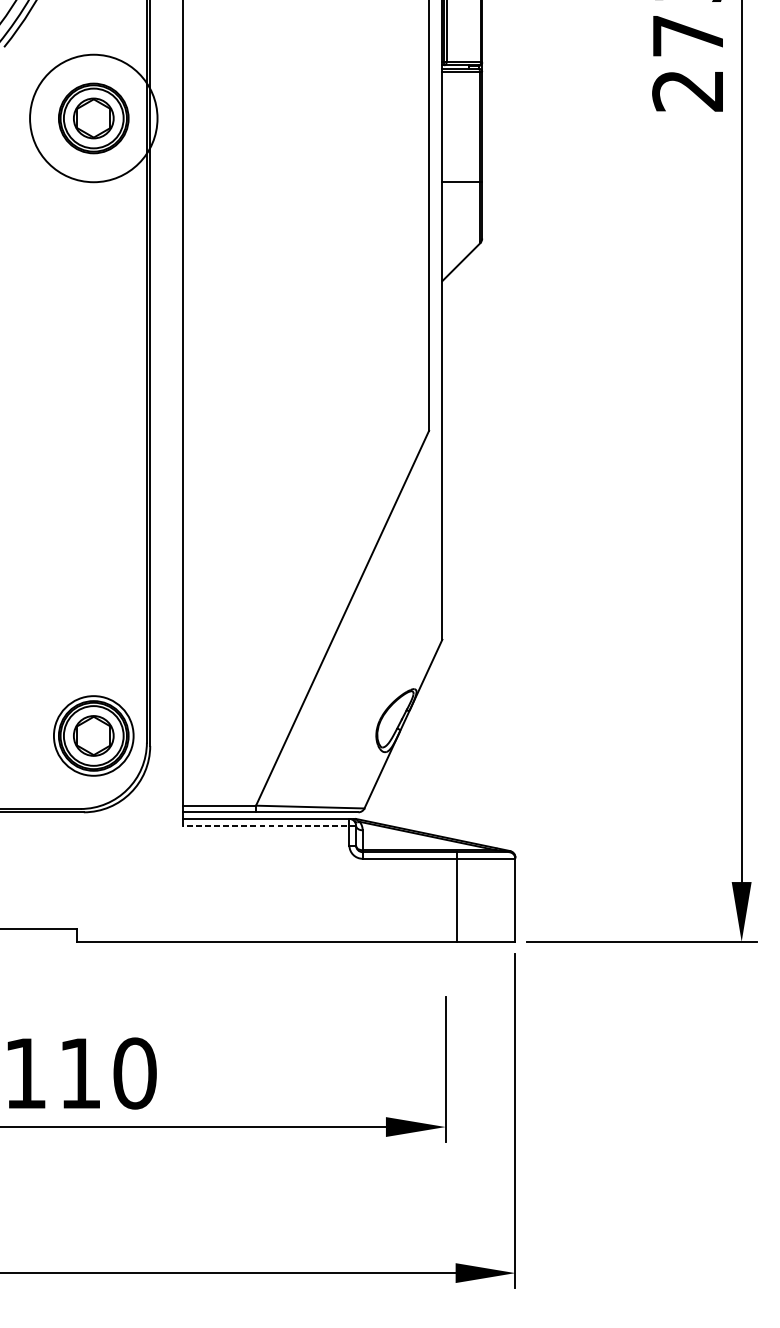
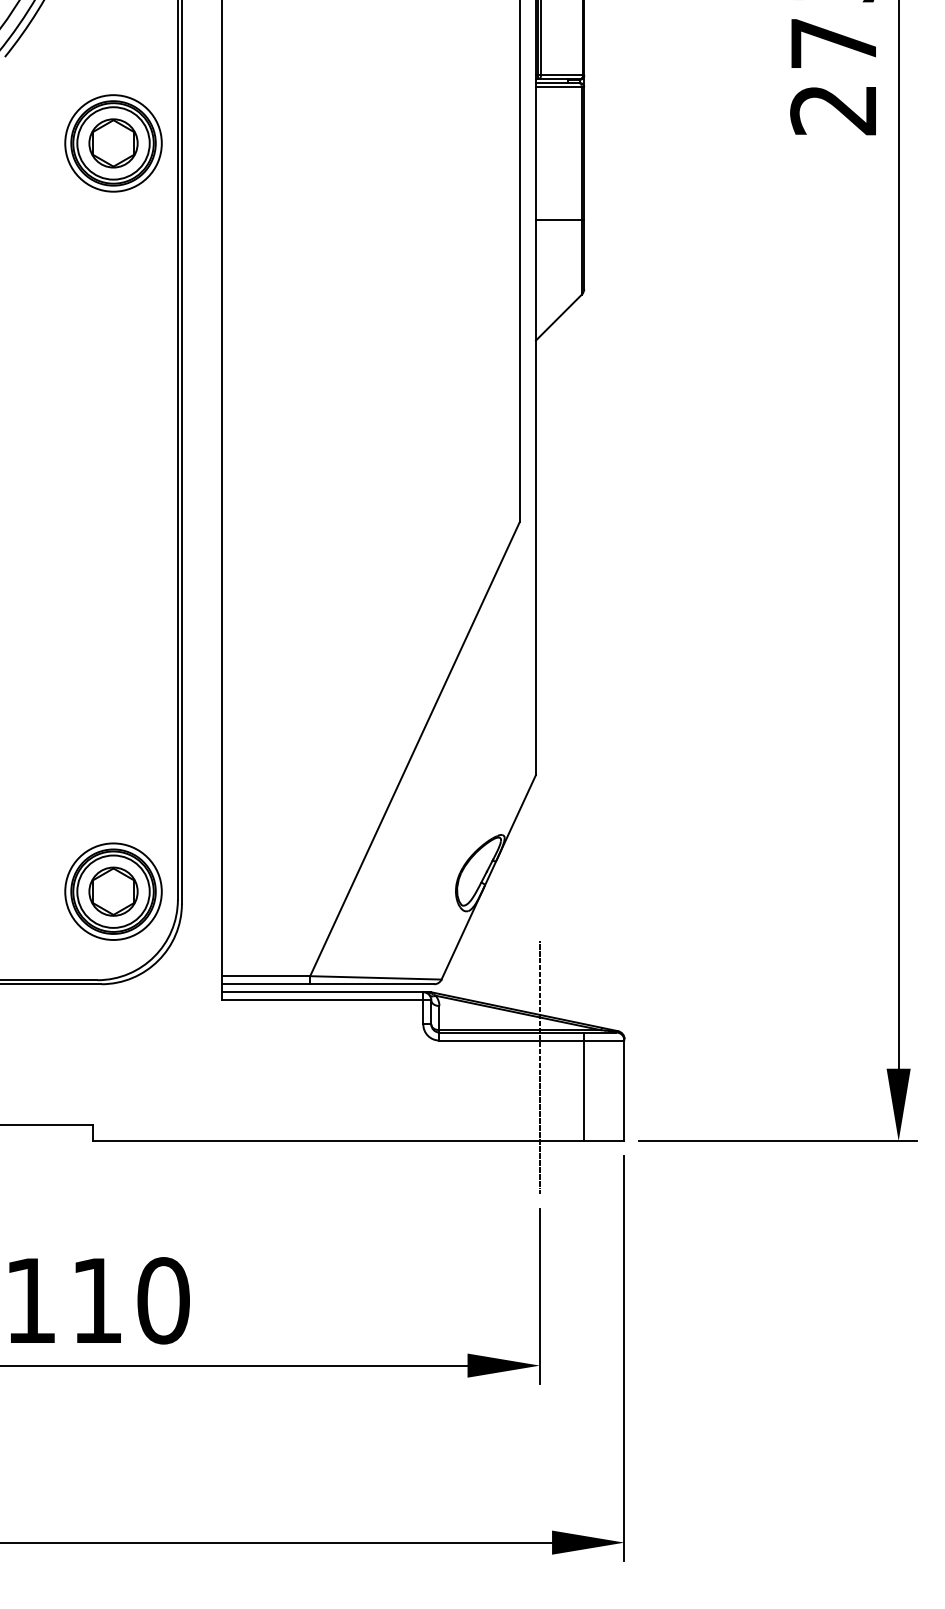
circle: (93, 118) -> (113, 143), size x0.62
line: (269, 825) -> (326, 1000), dashed -> solid
line: (445, 881) -> (539, 1067), added
line: (456, 896) -> (584, 1086), moved

